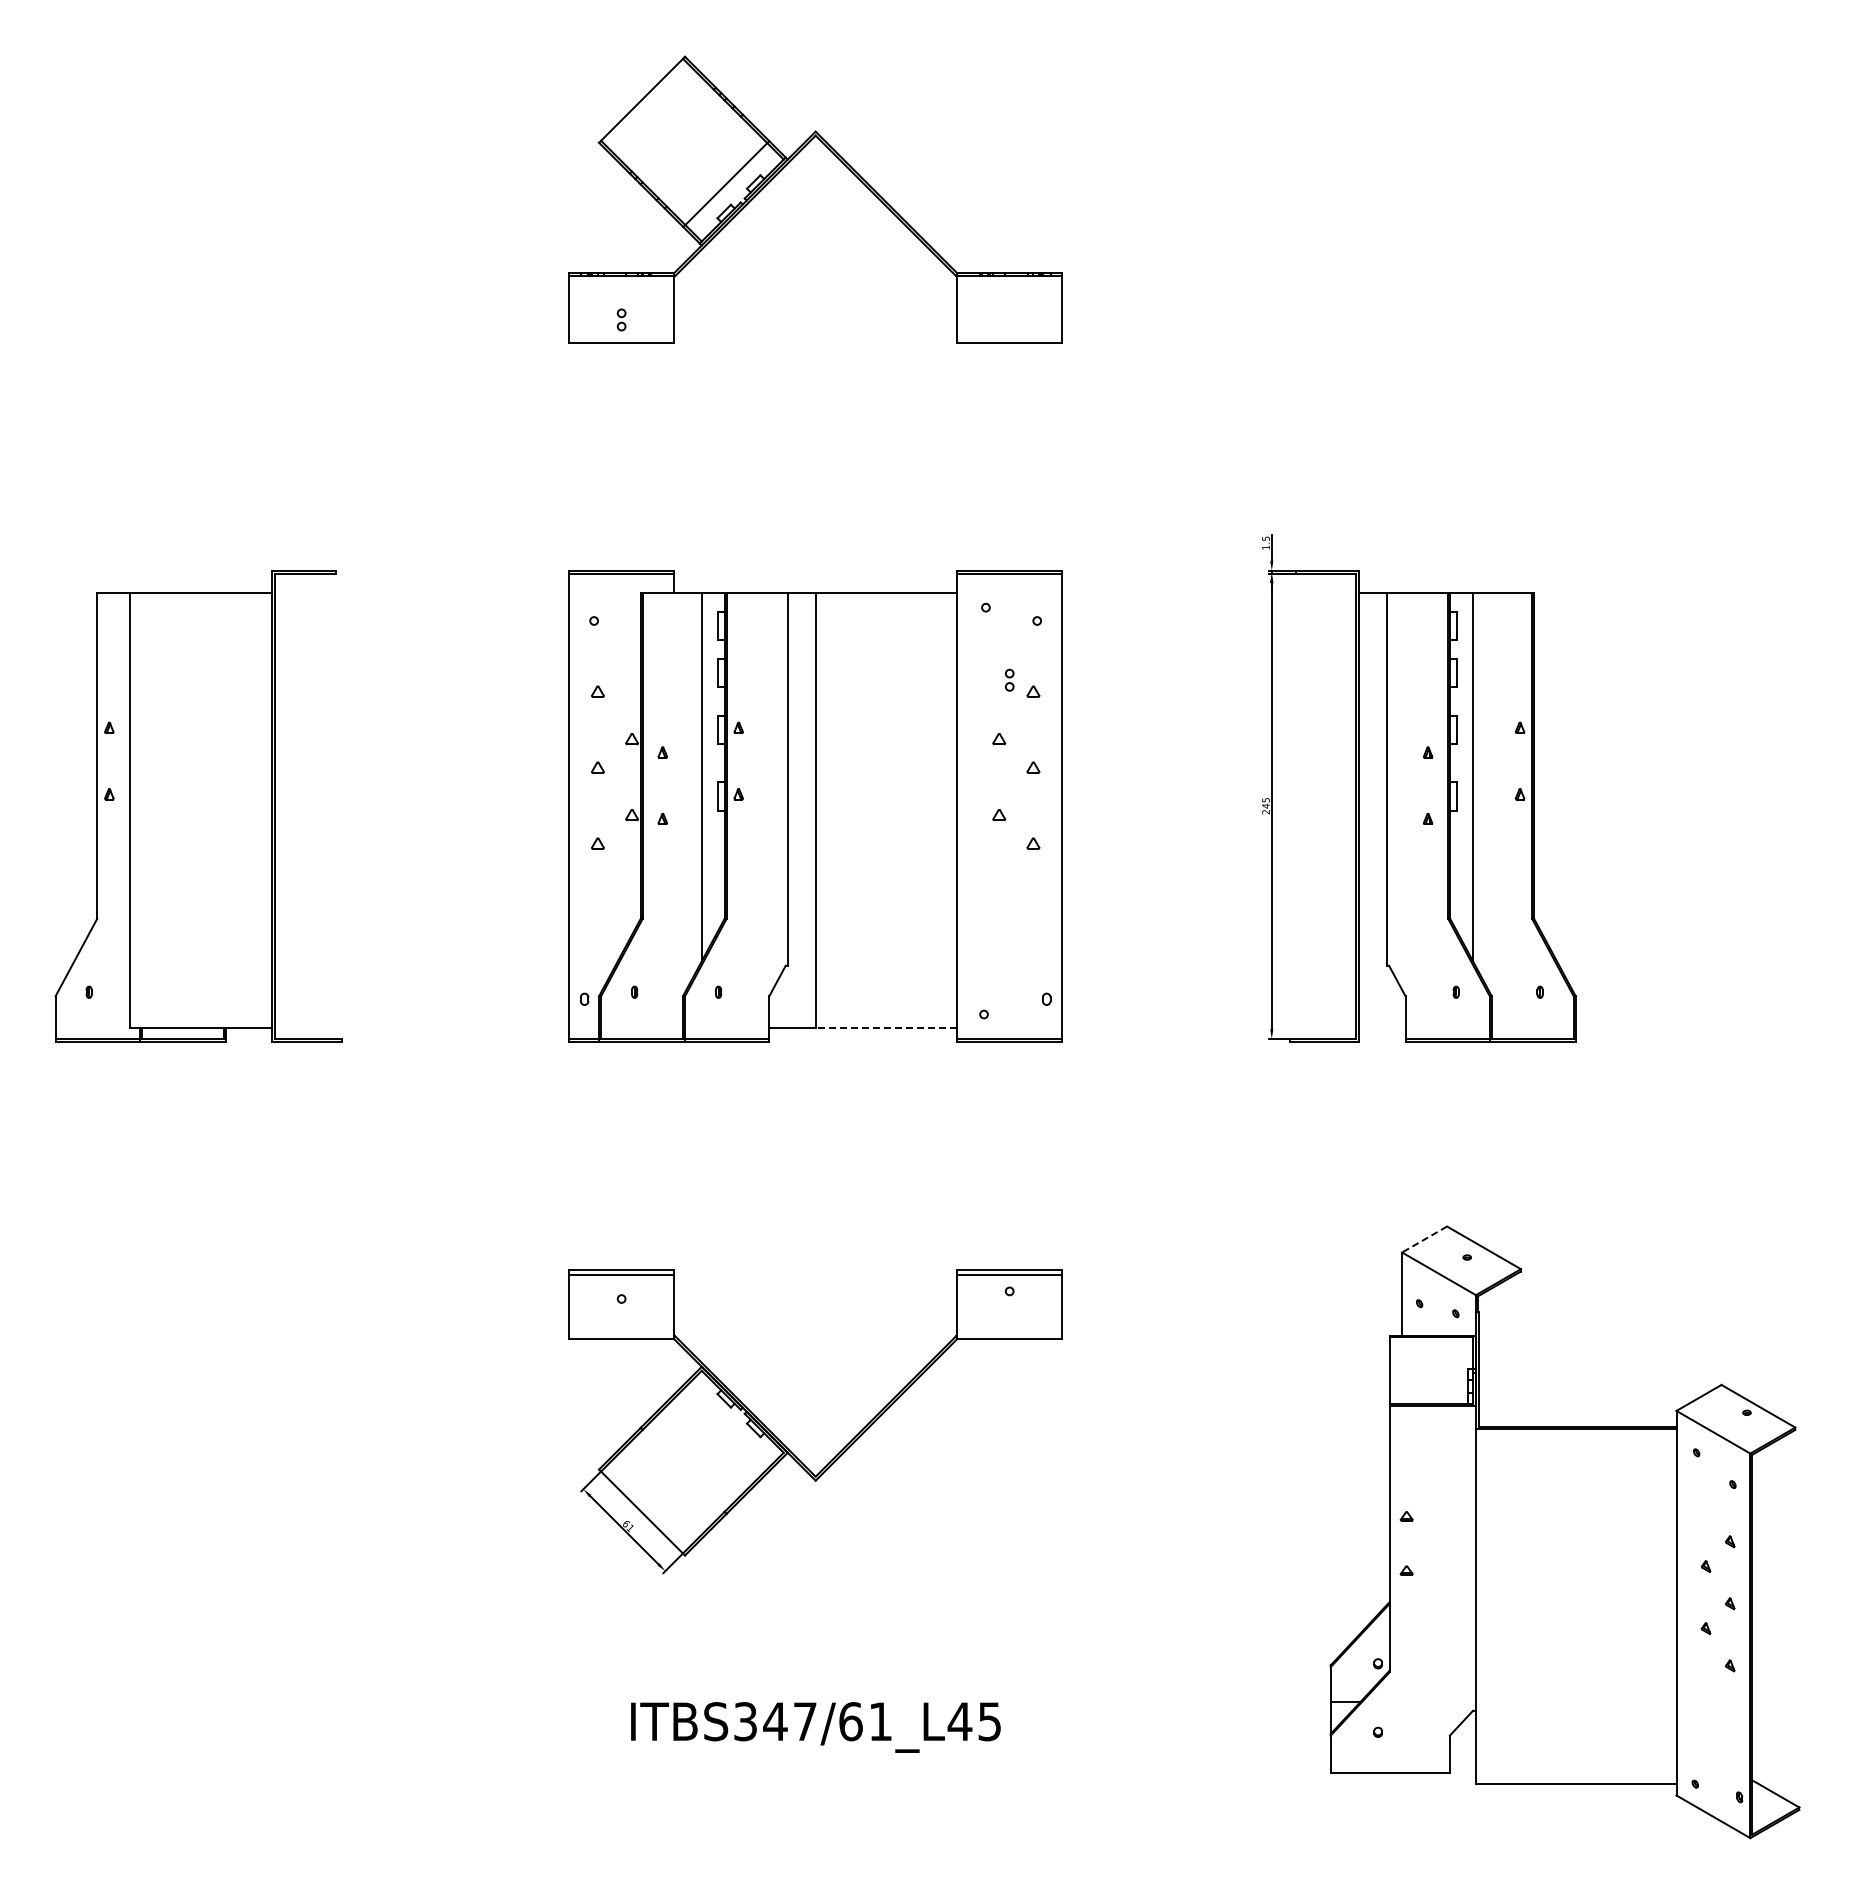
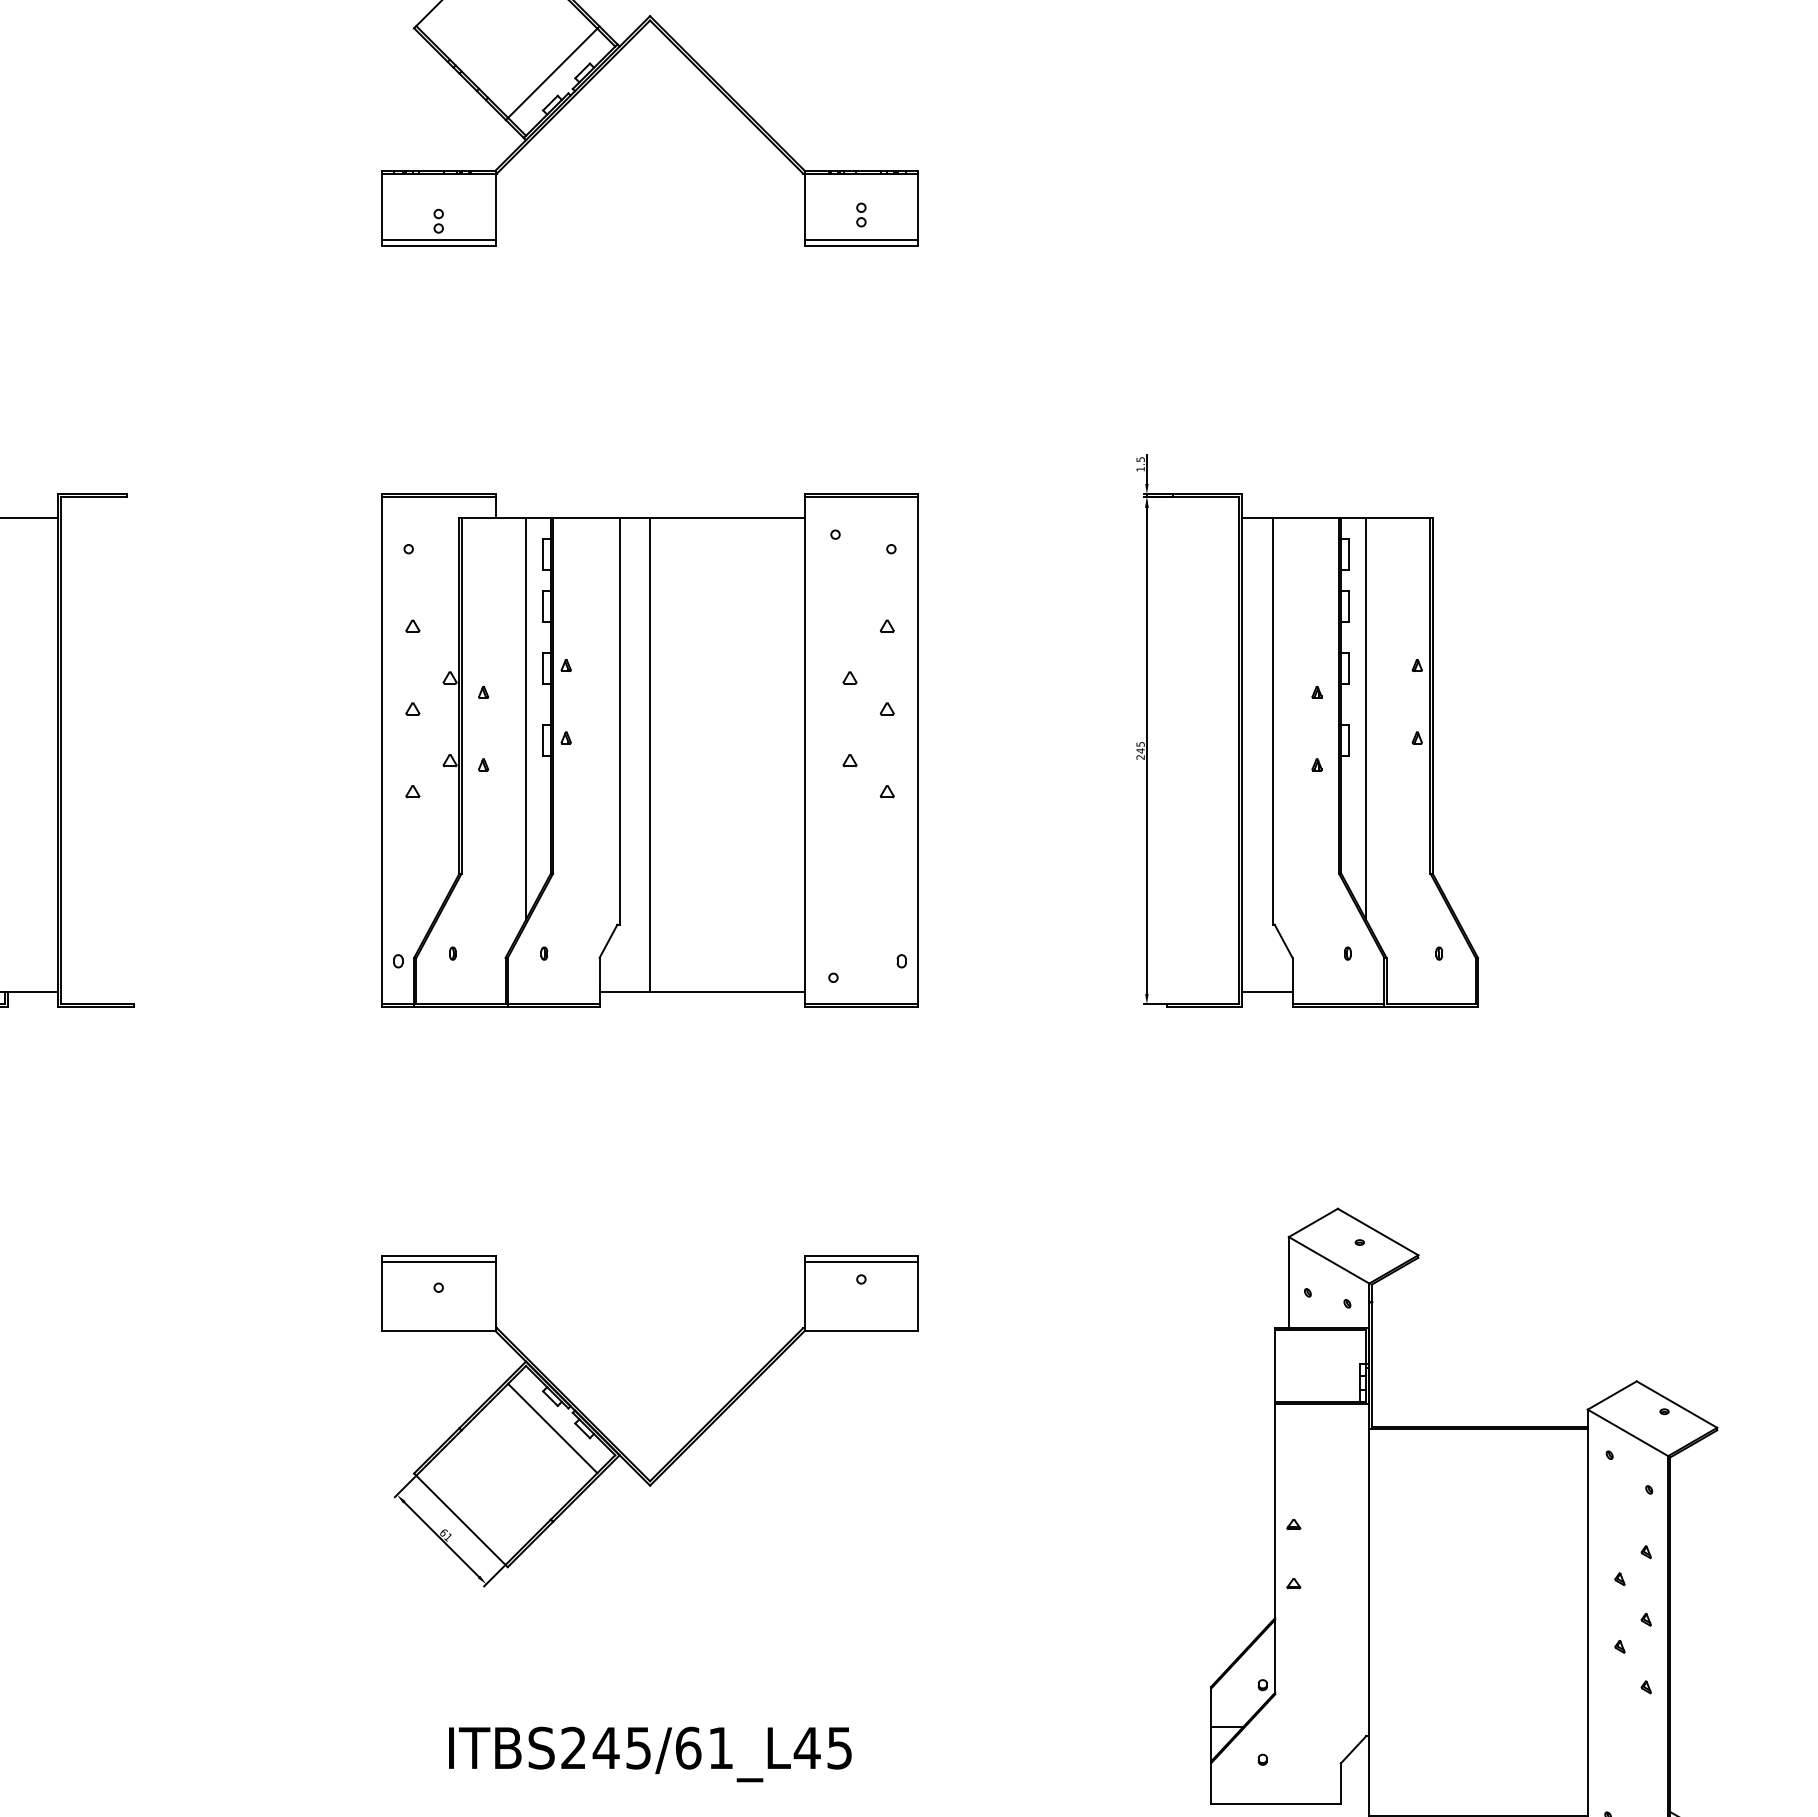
line: (621, 337) -> (438, 240), added
line: (1009, 337) -> (861, 240), added
part: (1009, 679) -> (861, 214), moved
line: (886, 1027) -> (727, 991), dashed -> solid
line: (1382, 1027) -> (1267, 991), added
line: (1424, 1239) -> (1313, 1222), dashed -> solid
line: (726, 1428) -> (552, 1428), added
text: (775, 1721) -> (606, 1747), ITBS347/61_L45 -> ITBS245/61_L45

